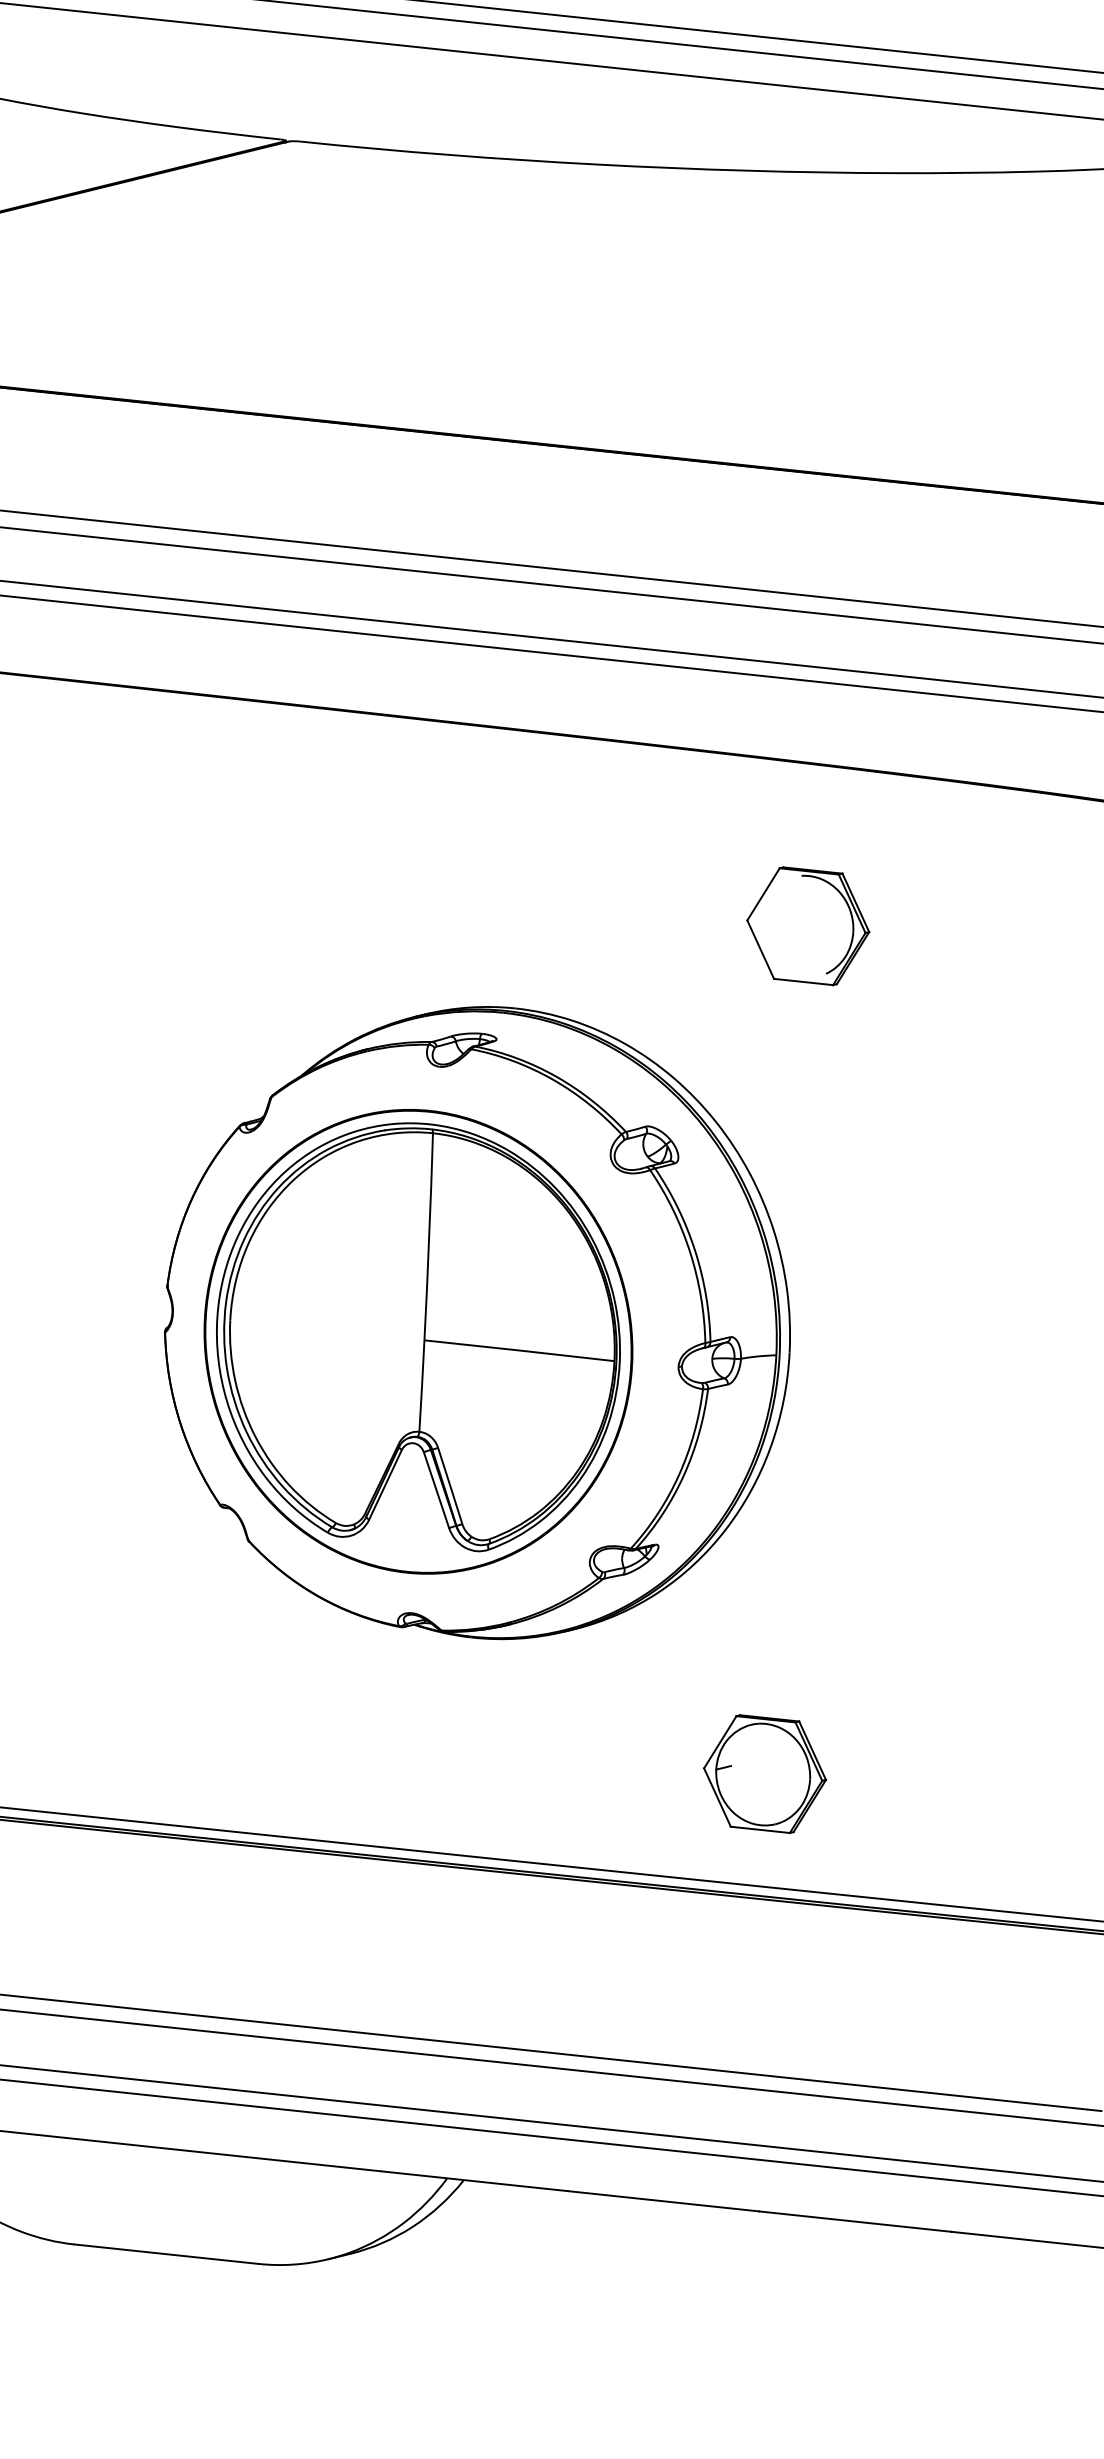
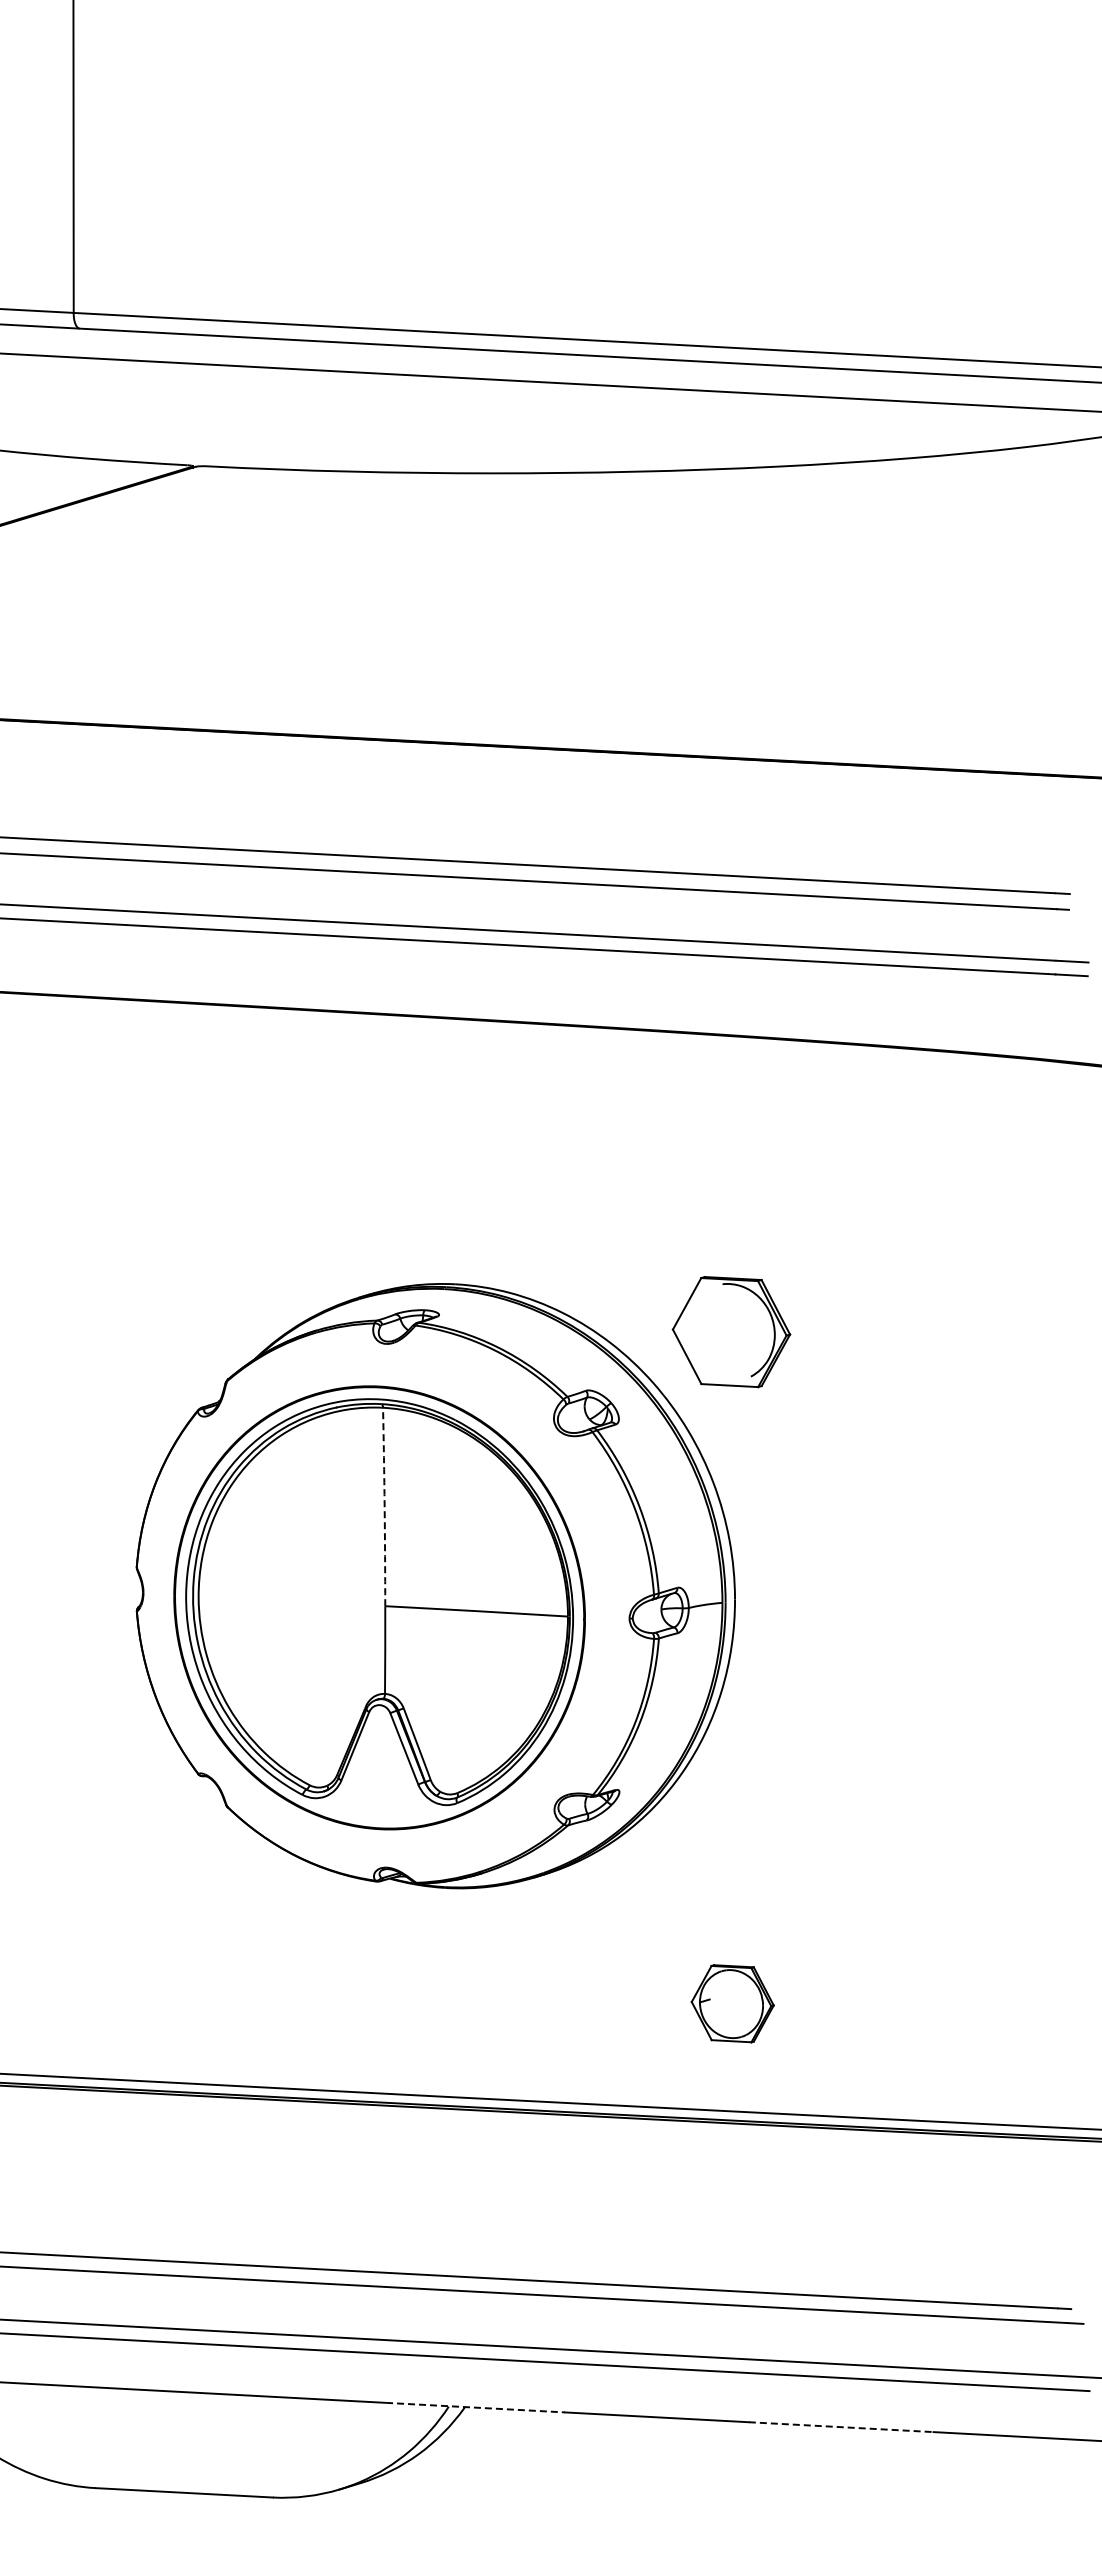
part: (808, 926) -> (731, 1332), moved
arc: (429, 1236) -> (384, 1506), solid -> dashed
part: (764, 1773) -> (732, 2003), size x0.7
line: (474, 2181) -> (475, 2407), solid -> dashed
line: (855, 2221) -> (841, 2427), solid -> dashed

